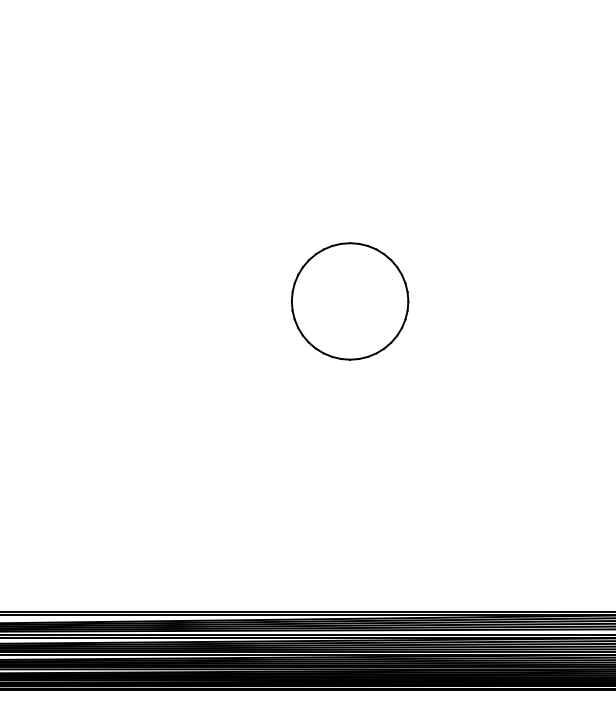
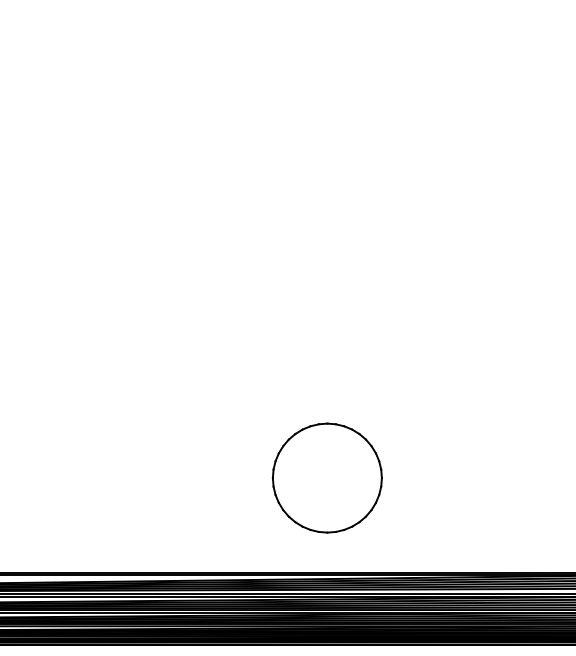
part: (349, 300) -> (326, 477), moved

